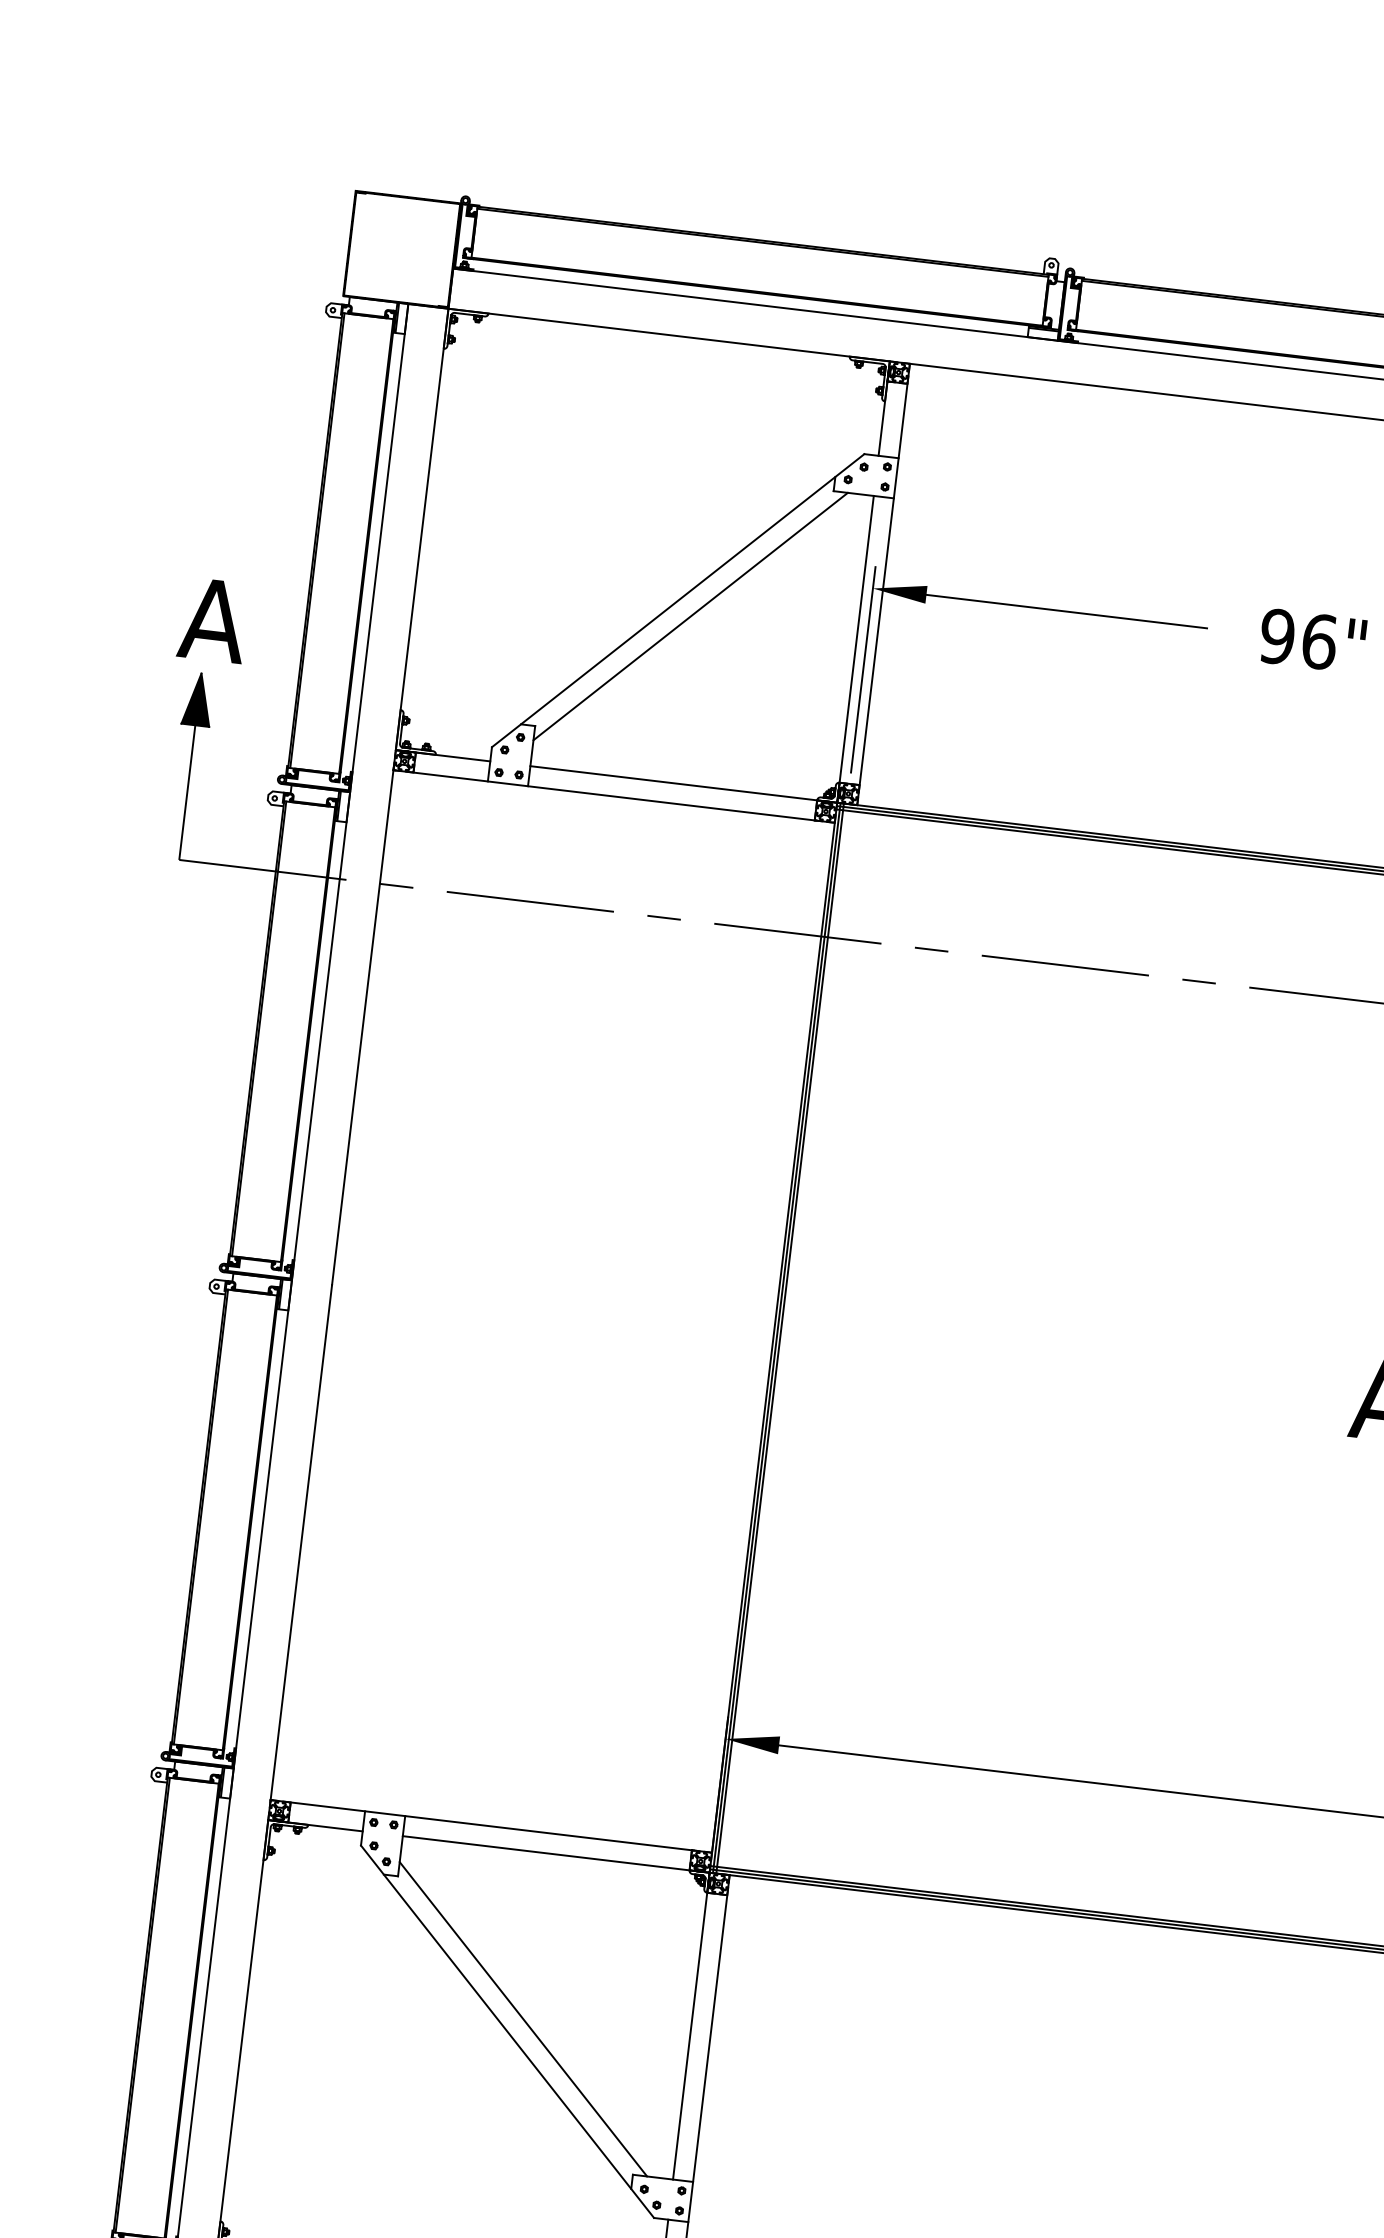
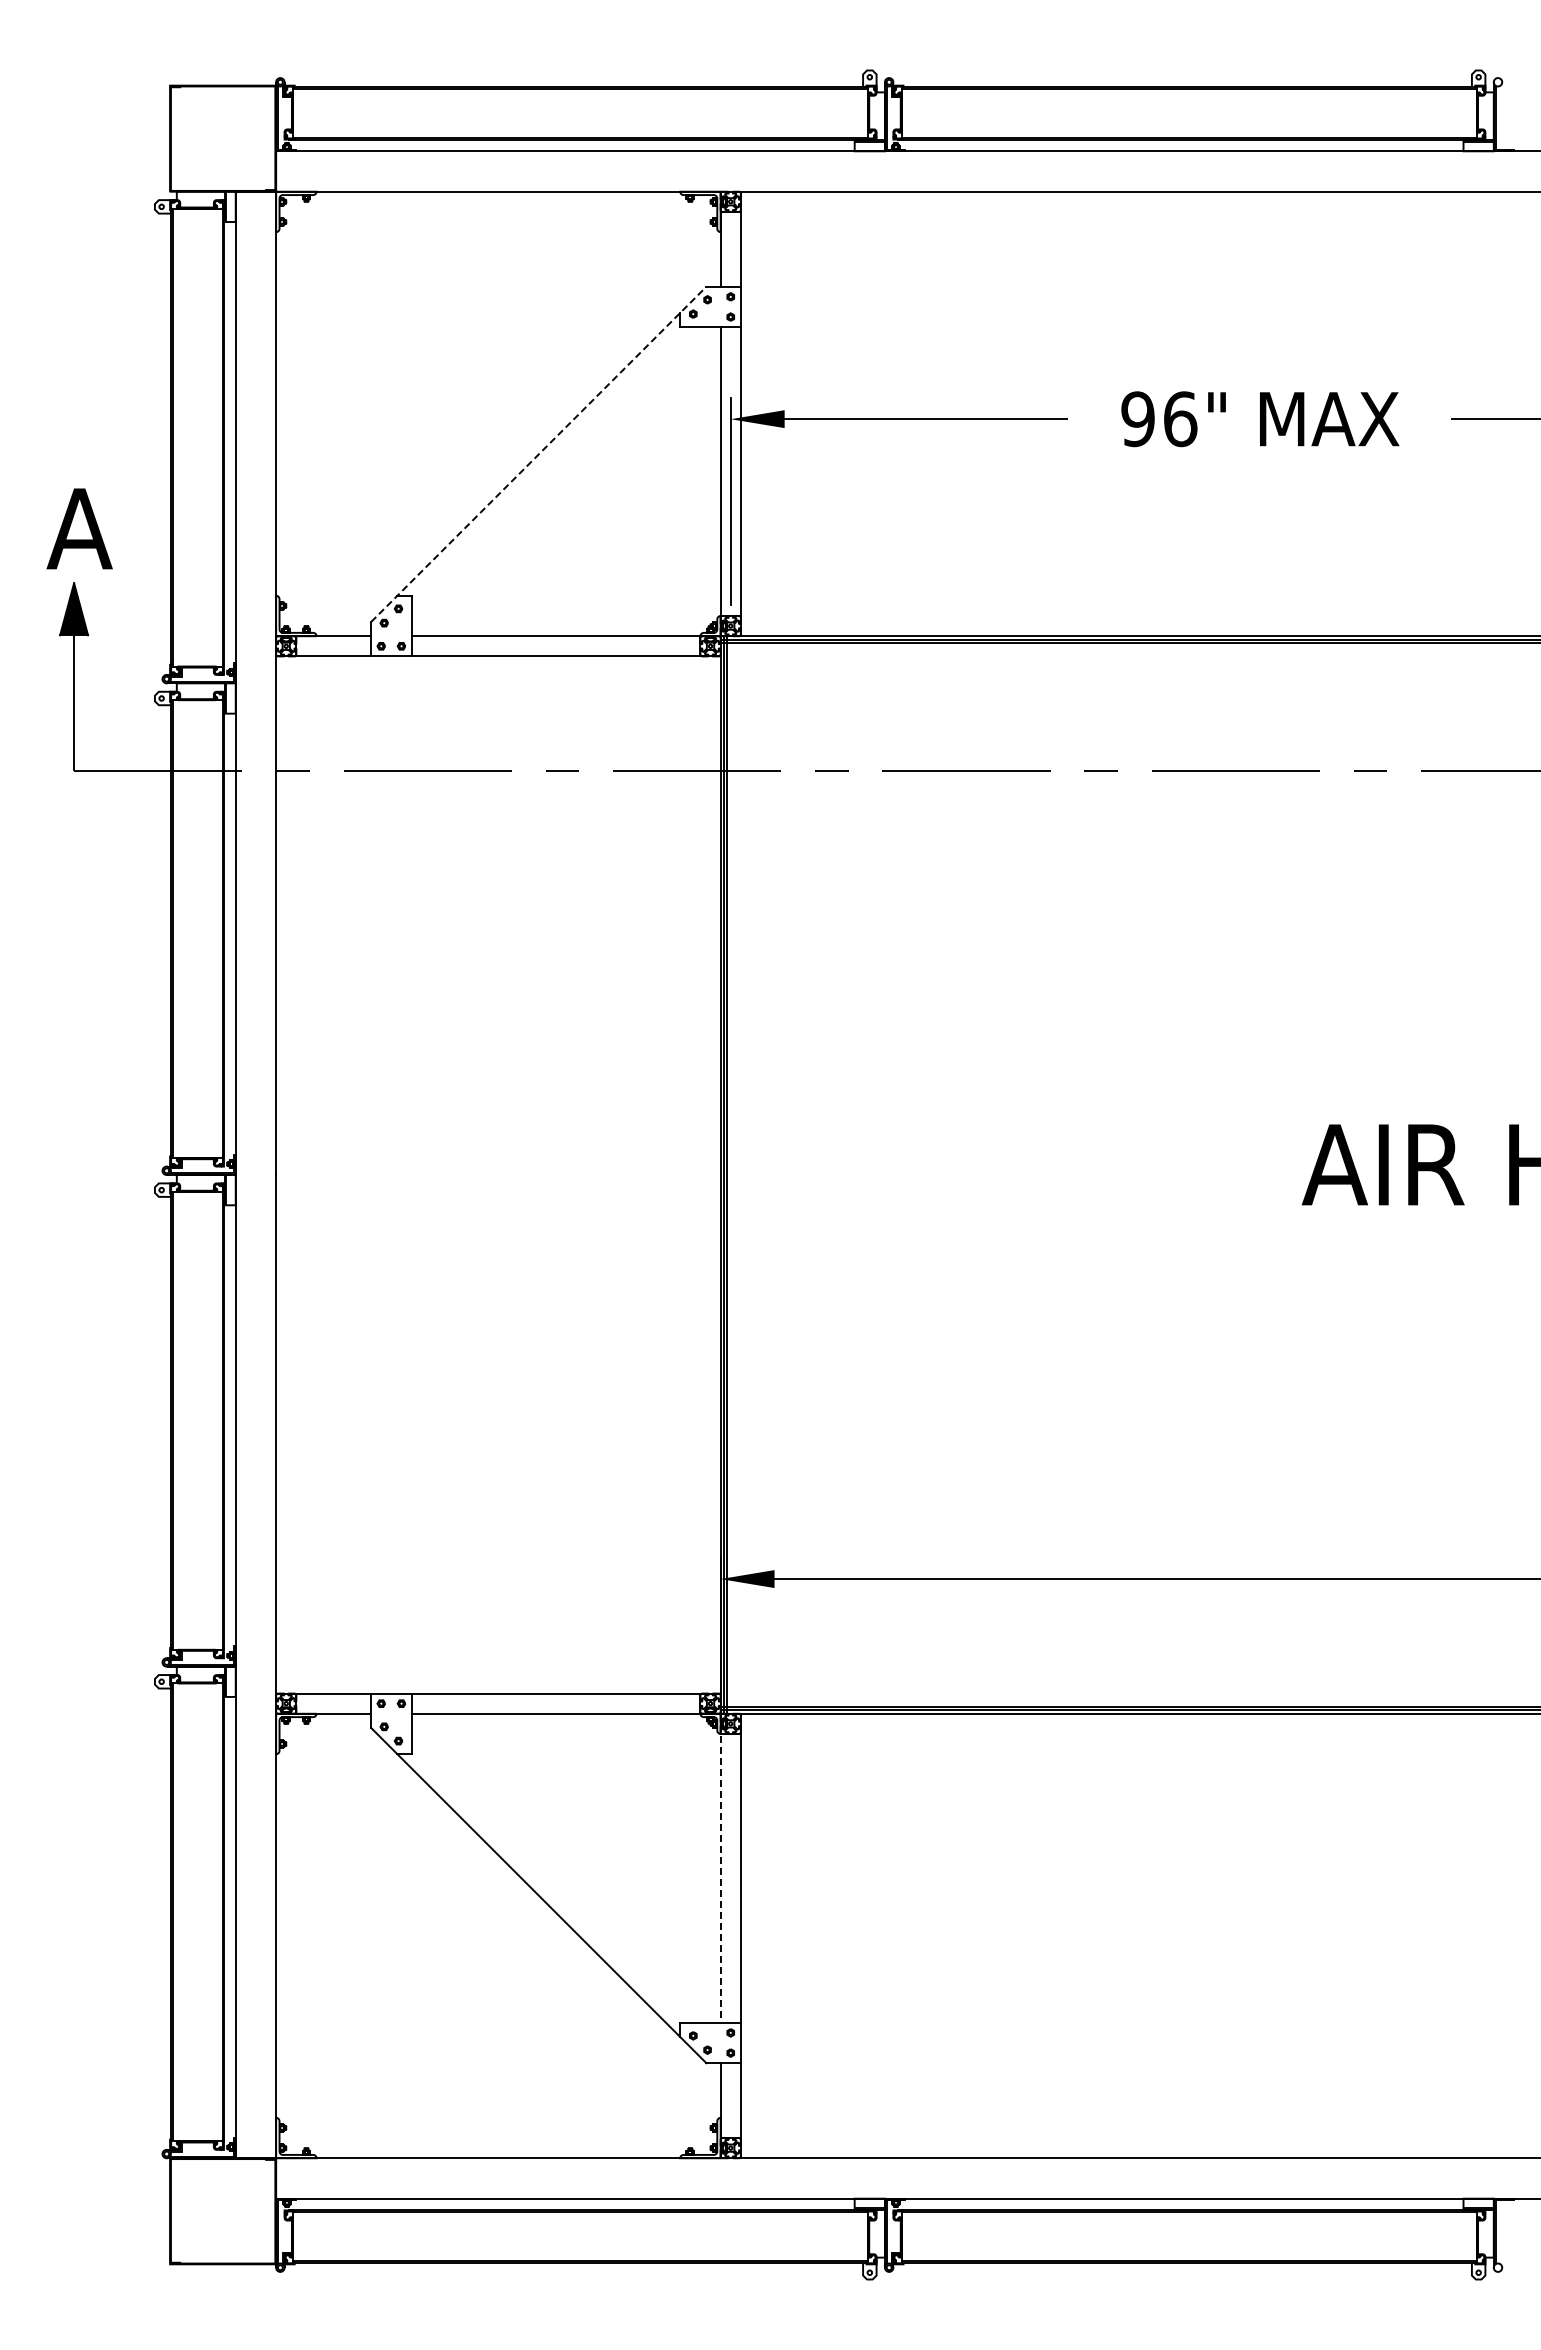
line: (677, 600) -> (538, 454), solid -> dashed
line: (690, 616) -> (552, 468), removed
line: (522, 2018) -> (552, 1880), removed
line: (691, 2026) -> (720, 1868), solid -> dashed

